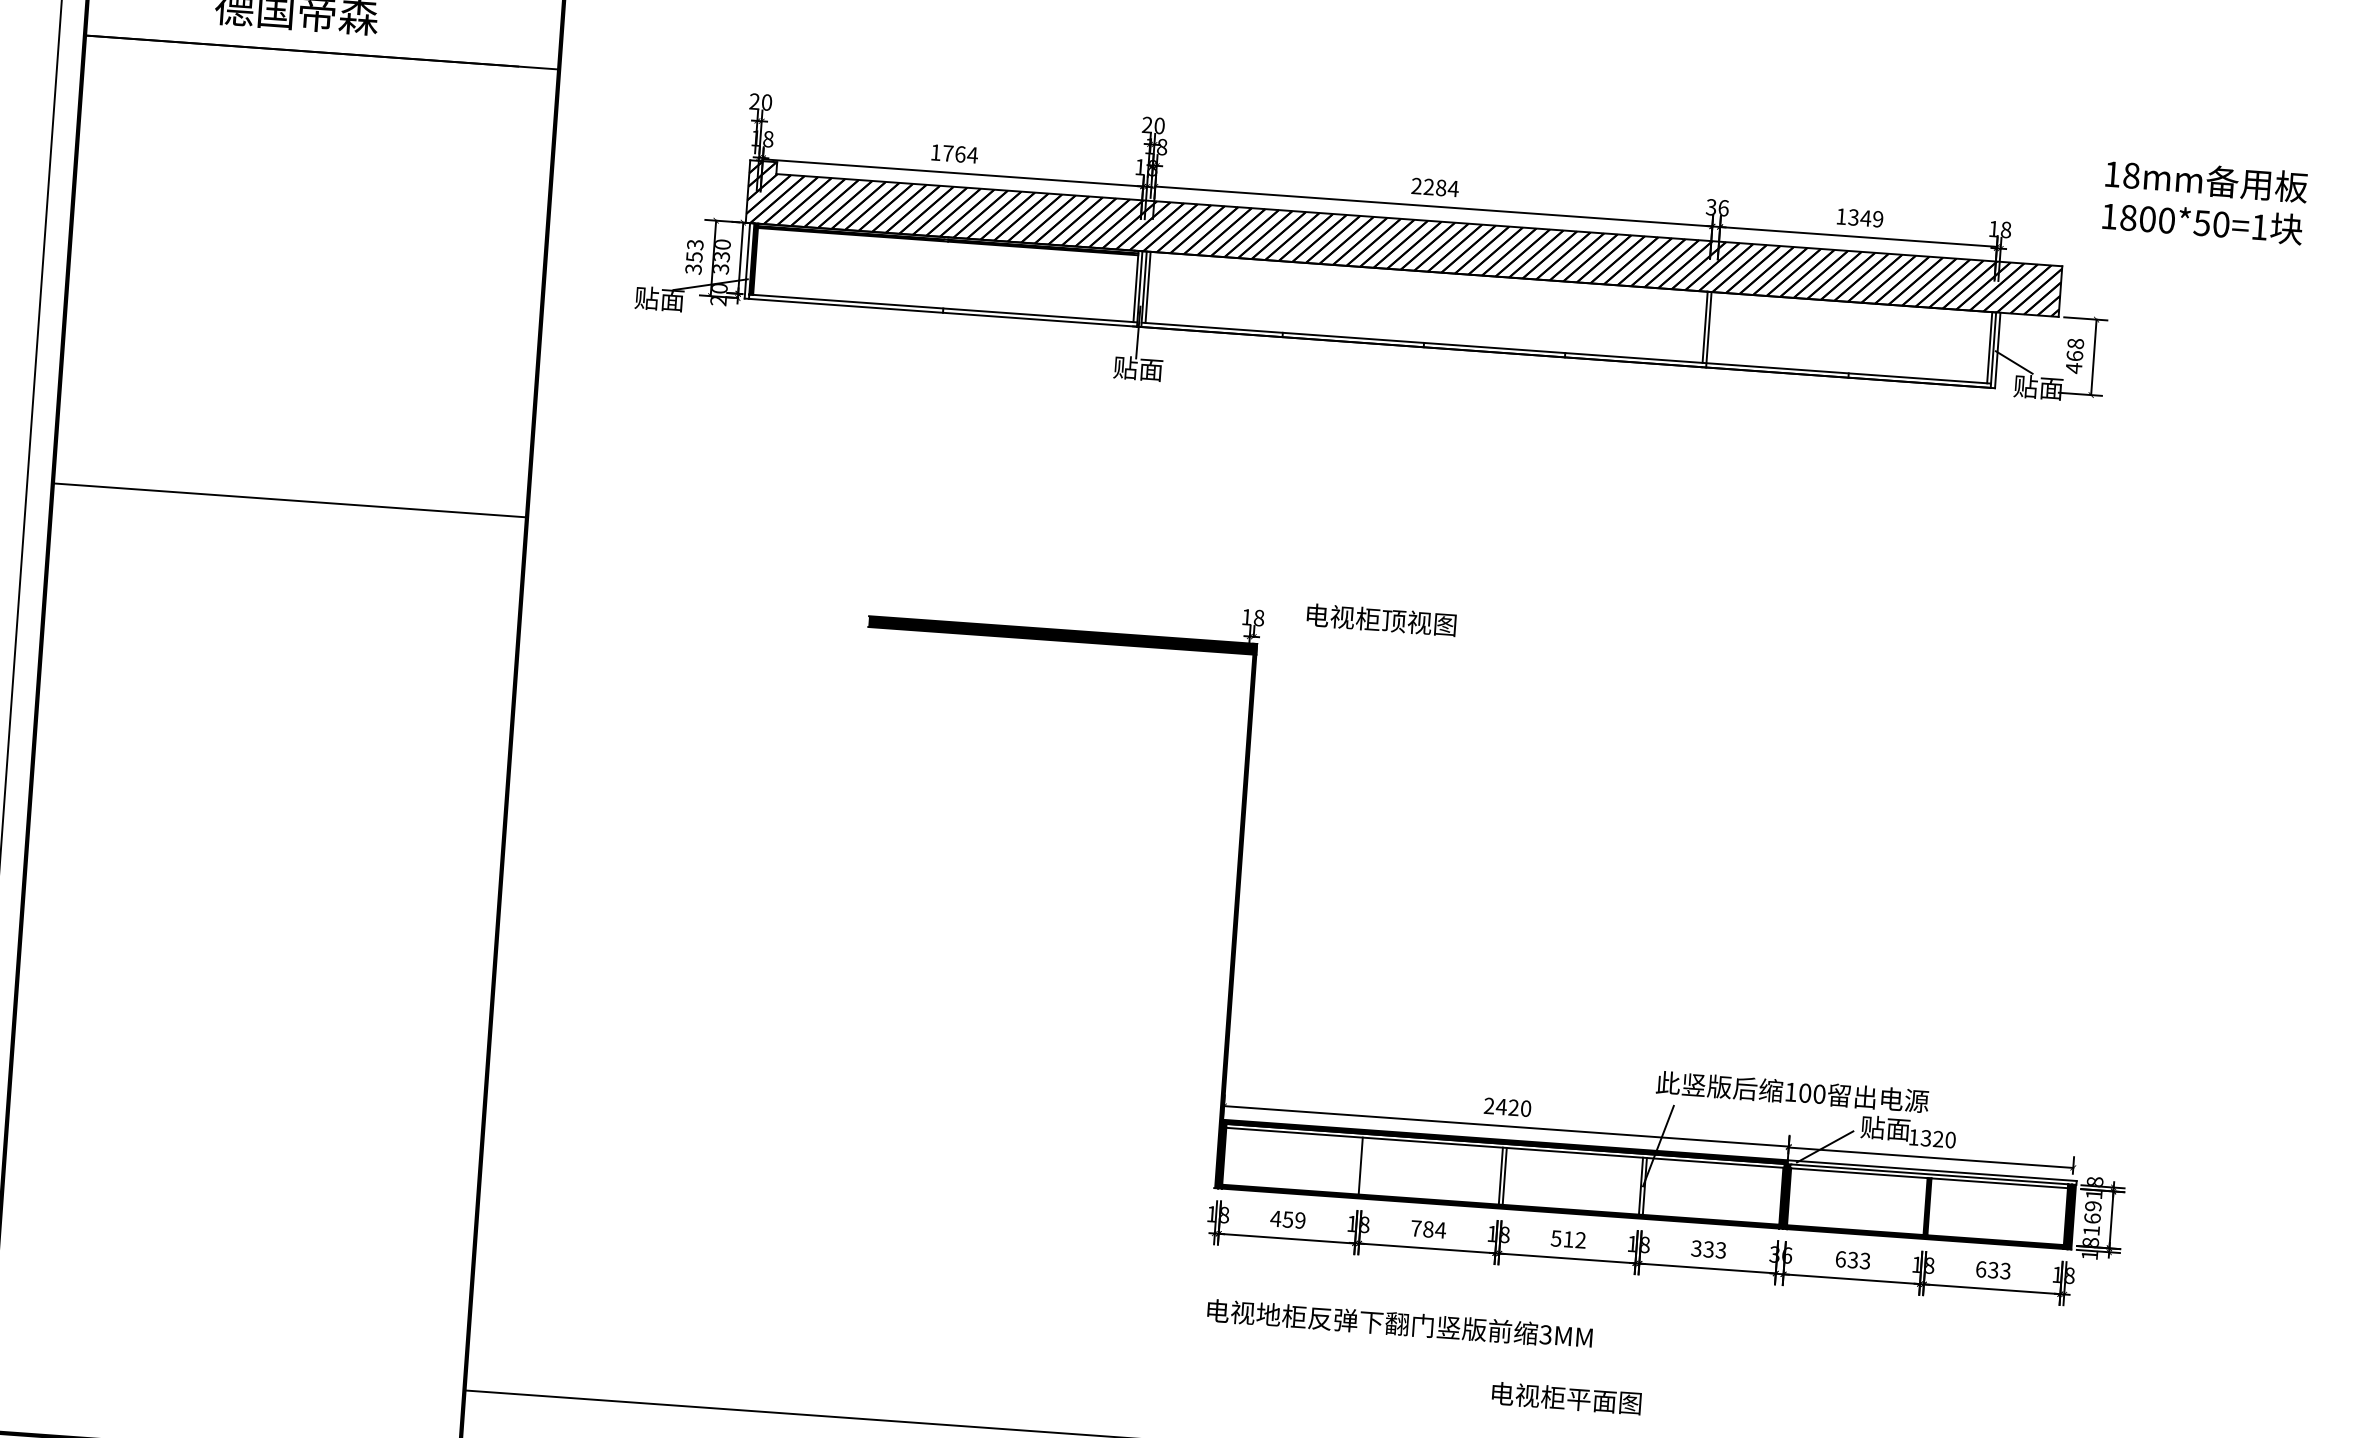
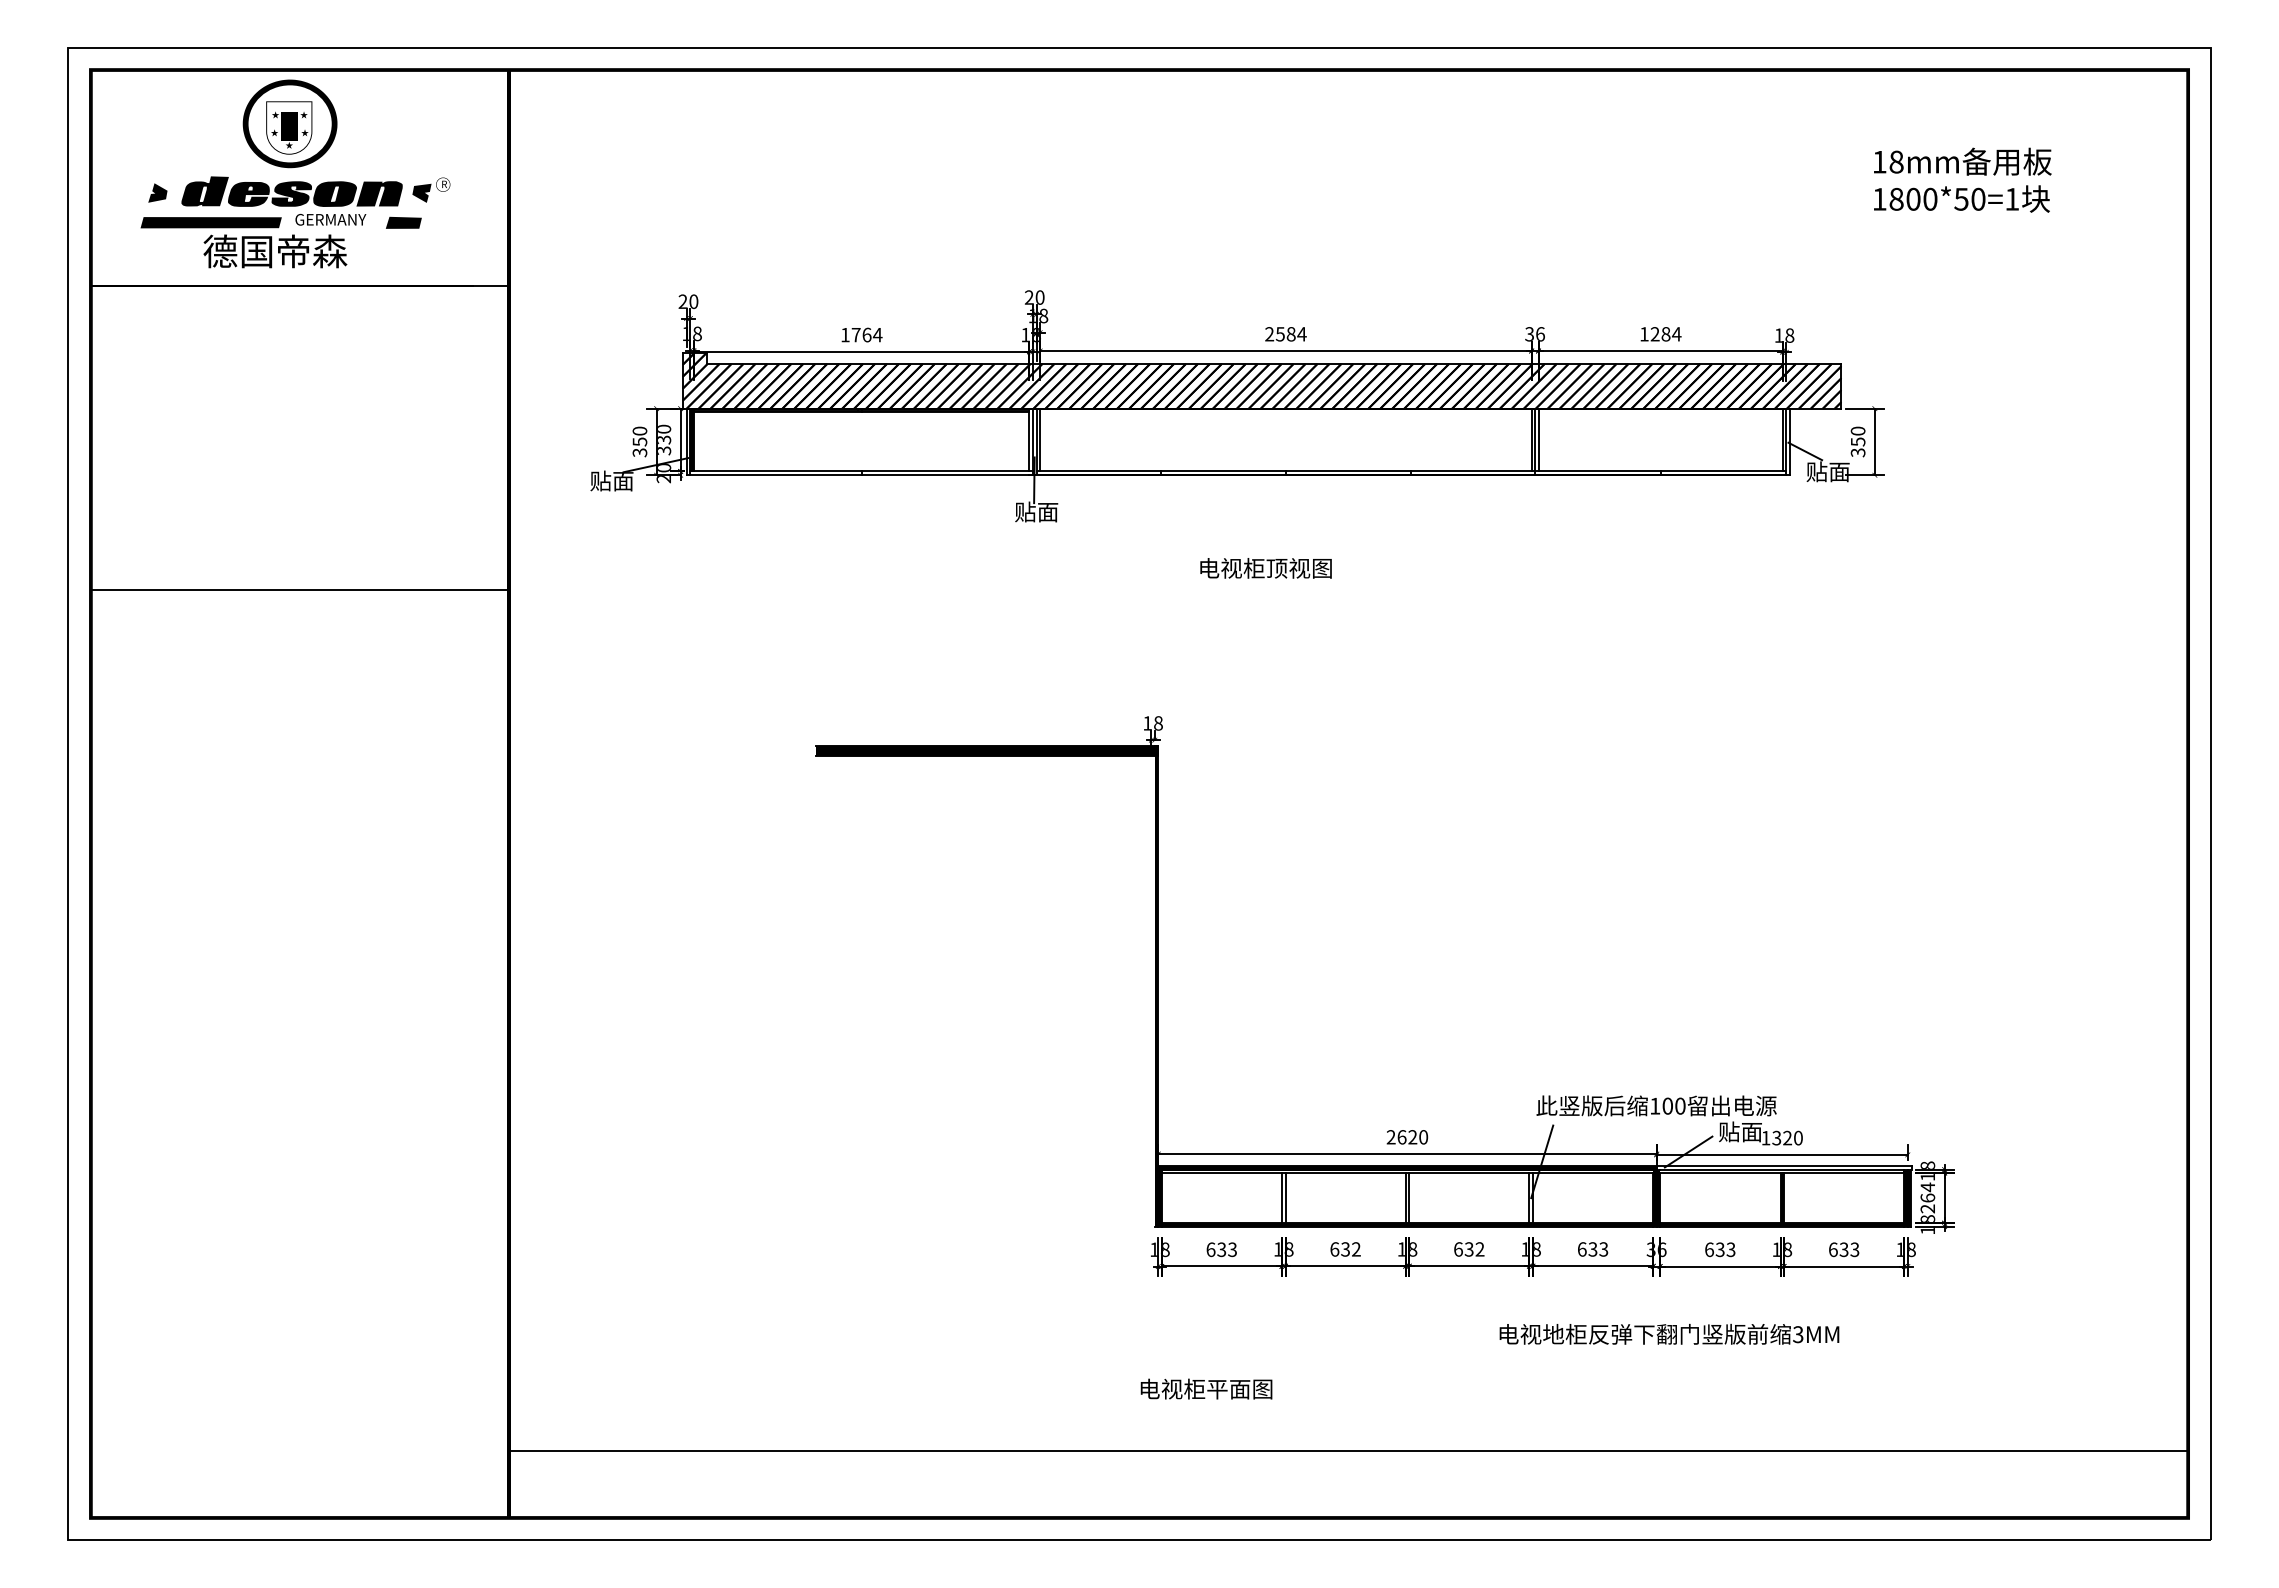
text: (1427, 187) -> (1279, 334), 2284 -> 2584
text: (2204, 200) -> (1962, 179), moved
text: (1865, 218) -> (1665, 334), 1349 -> 1284
text: (694, 244) -> (639, 430), 353 -> 350
line: (1712, 327) -> (1538, 439), added
text: (2074, 355) -> (1857, 441), 468 -> 350
line: (289, 500) -> (299, 590), moved
text: (1380, 620) -> (1265, 568), moved
text: (1500, 1107) -> (1401, 1137), 2420 -> 2620
line: (1364, 1165) -> (1285, 1197), added
text: (2092, 1217) -> (1927, 1197), 169 -> 264
text: (1287, 1219) -> (1221, 1249), 459 -> 633
text: (1428, 1229) -> (1345, 1249), 784 -> 632
text: (1562, 1239) -> (1463, 1249), 512 -> 632
text: (1695, 1248) -> (1581, 1249), 333 -> 633
text: (1400, 1323) -> (1669, 1333), moved
text: (1566, 1397) -> (1206, 1388), moved

